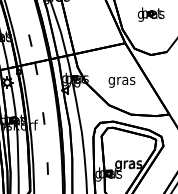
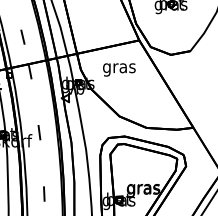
text: (121, 82) -> (118, 70), moved

